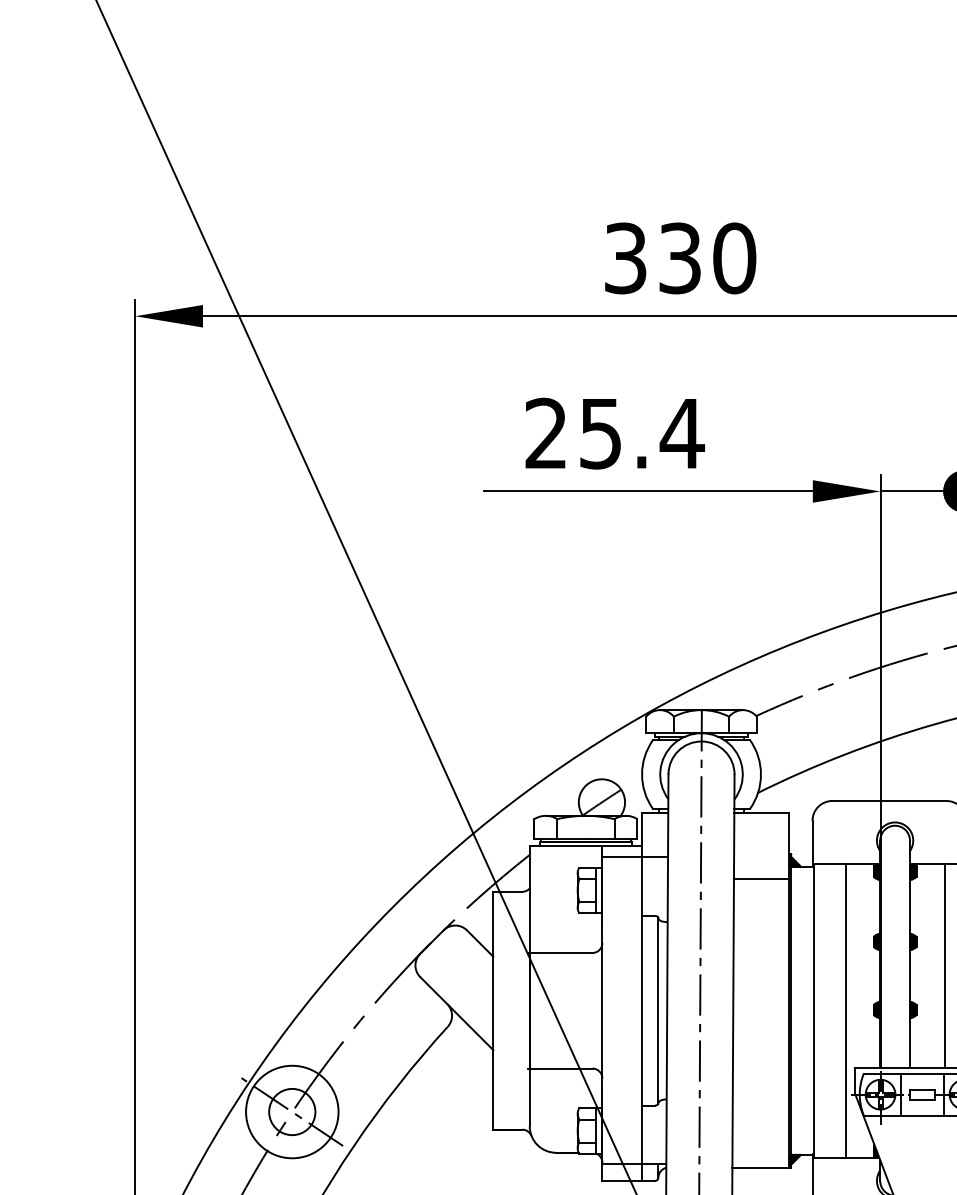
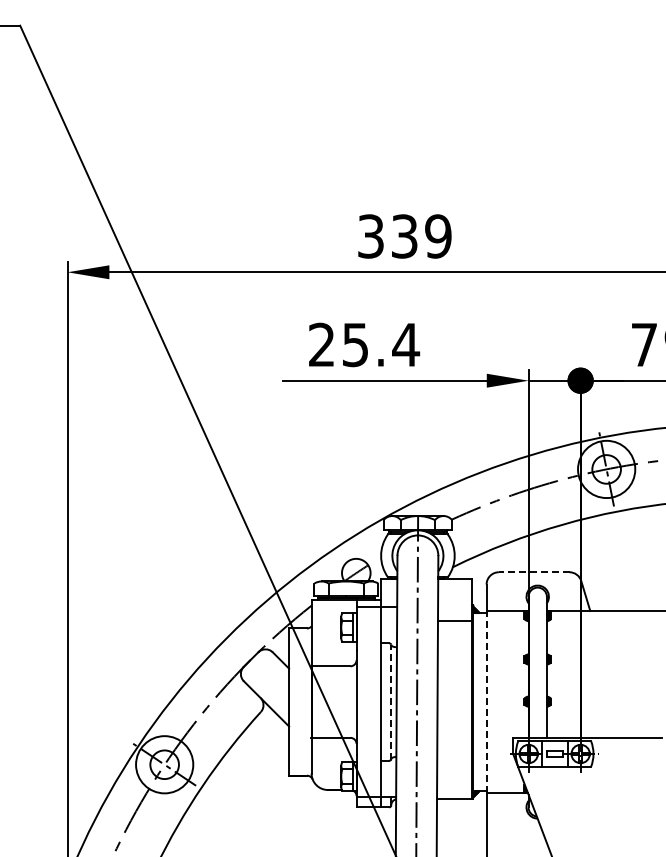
text: (734, 258) -> (438, 236), 330 -> 339
line: (888, 801) -> (533, 572), solid -> dashed
line: (944, 966) -> (568, 674), removed
line: (658, 1009) -> (391, 701), solid -> dashed
line: (813, 1009) -> (487, 701), solid -> dashed
line: (846, 1011) -> (507, 702), removed

